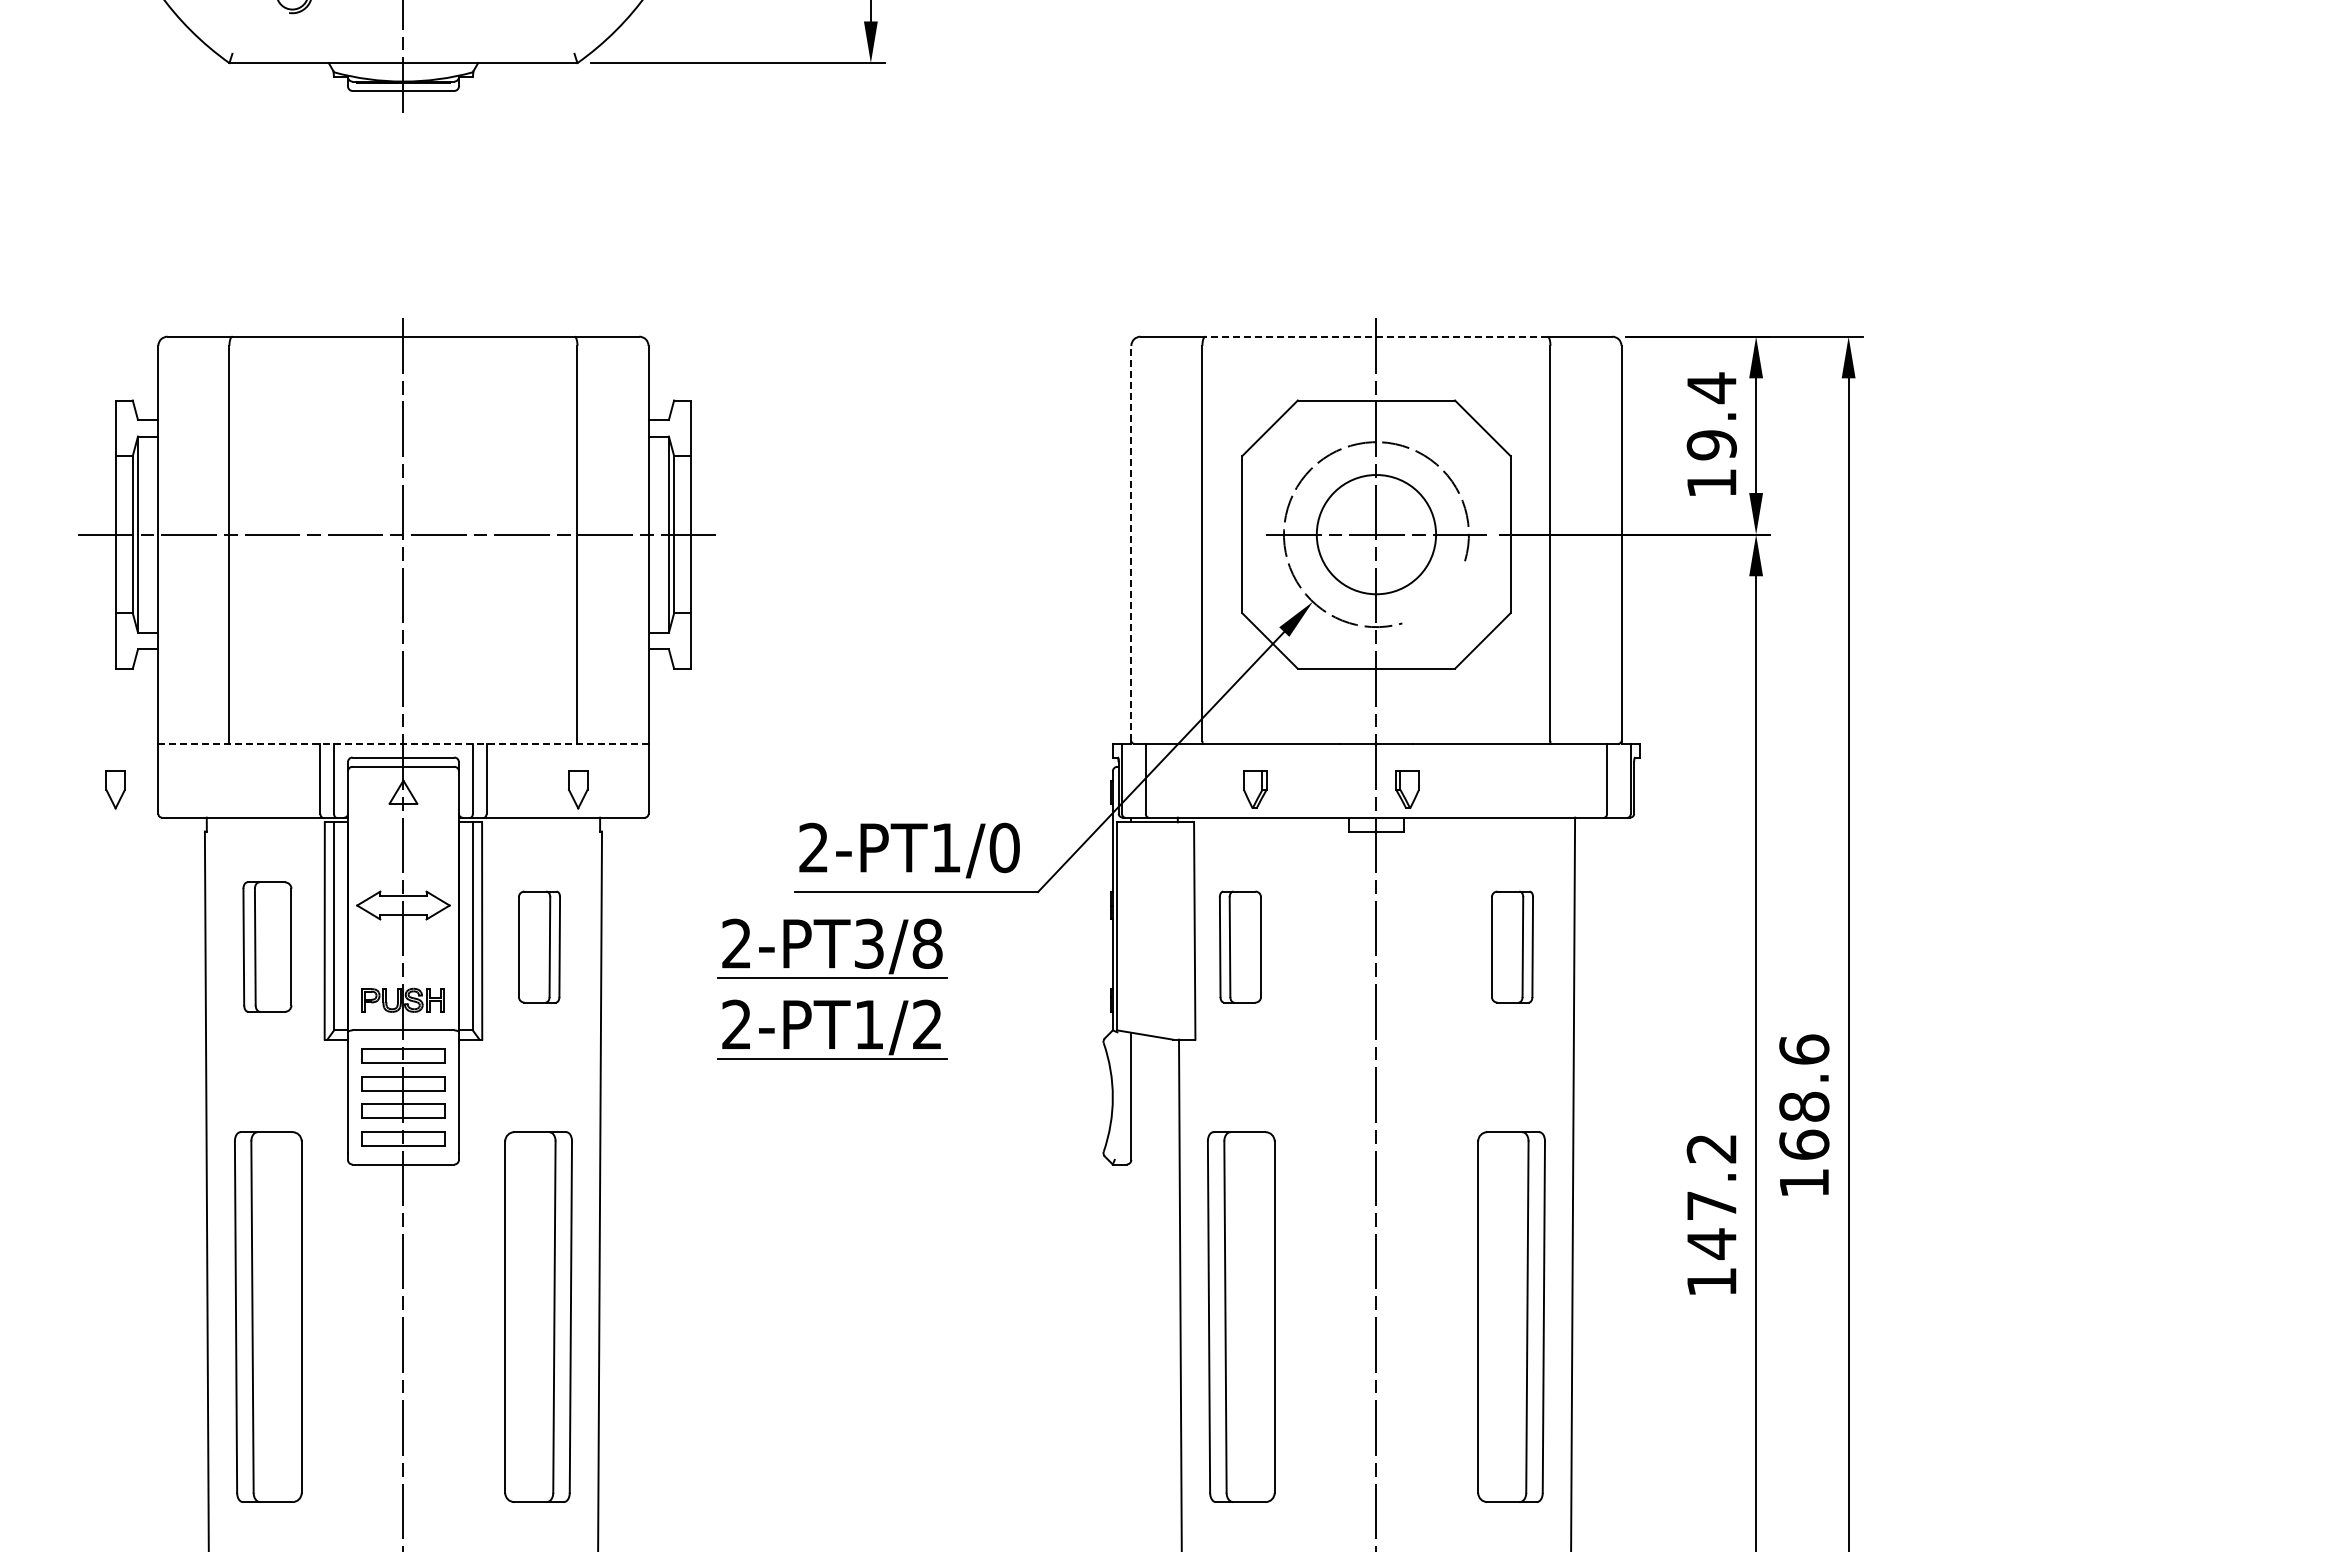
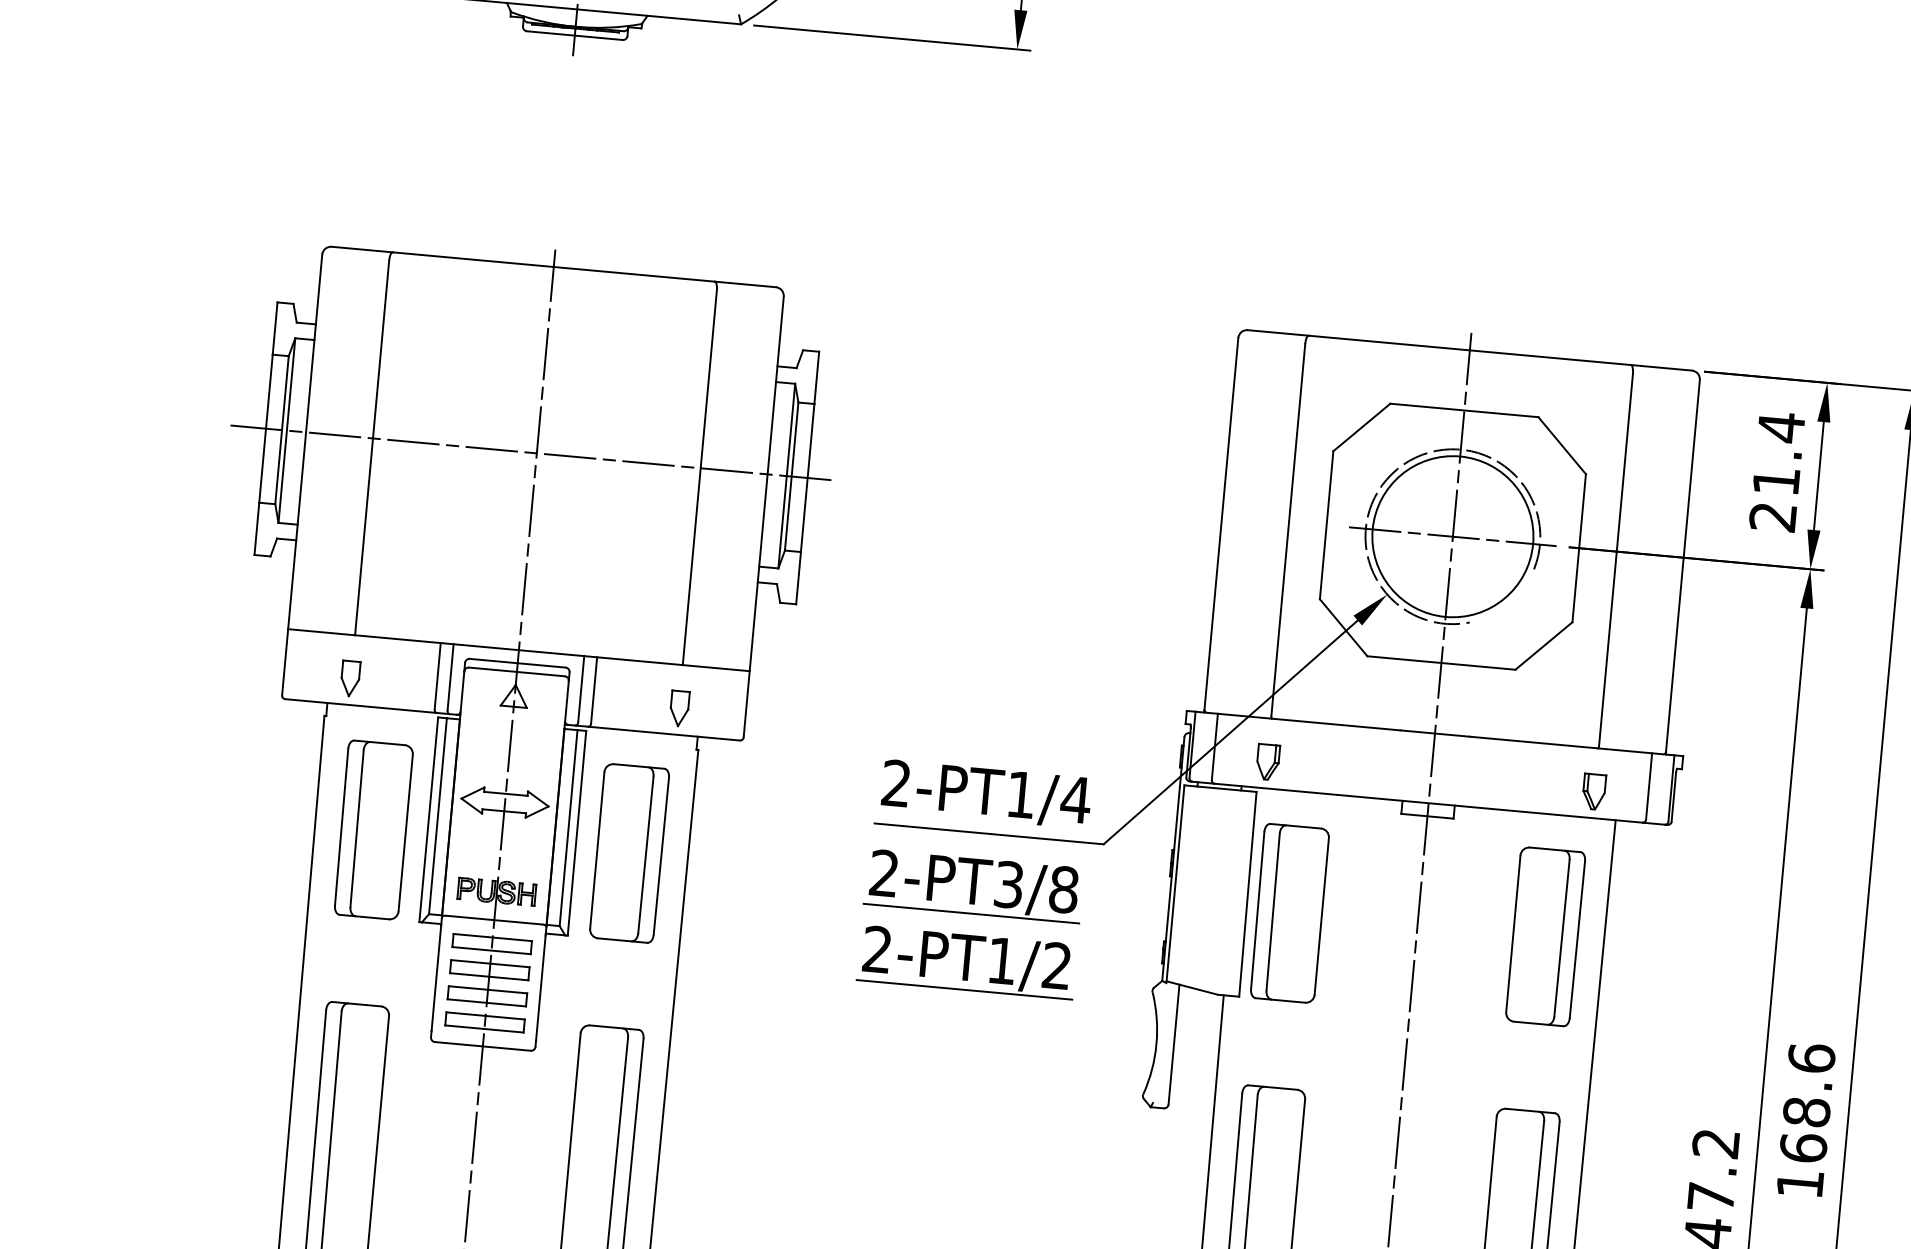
line: (1375, 336) -> (1469, 350), dashed -> solid
text: (1711, 463) -> (1774, 498), 19.4 -> 21.4
circle: (1376, 534) -> (1452, 536), size x1.43
line: (1131, 542) -> (1221, 523), dashed -> solid
line: (403, 743) -> (518, 650), dashed -> solid
part: (115, 789) -> (350, 678), moved
part: (1255, 789) -> (1268, 761), moved
part: (1407, 789) -> (1594, 791), moved
text: (1004, 847) -> (1075, 799), 2-PT1/0 -> 2-PT1/4
part: (267, 946) -> (373, 829), size x1.43
part: (539, 946) -> (629, 852), size x1.67
part: (1240, 946) -> (1289, 912), size x1.67
part: (1512, 946) -> (1545, 936), size x1.67
part: (832, 978) -> (971, 914), moved

